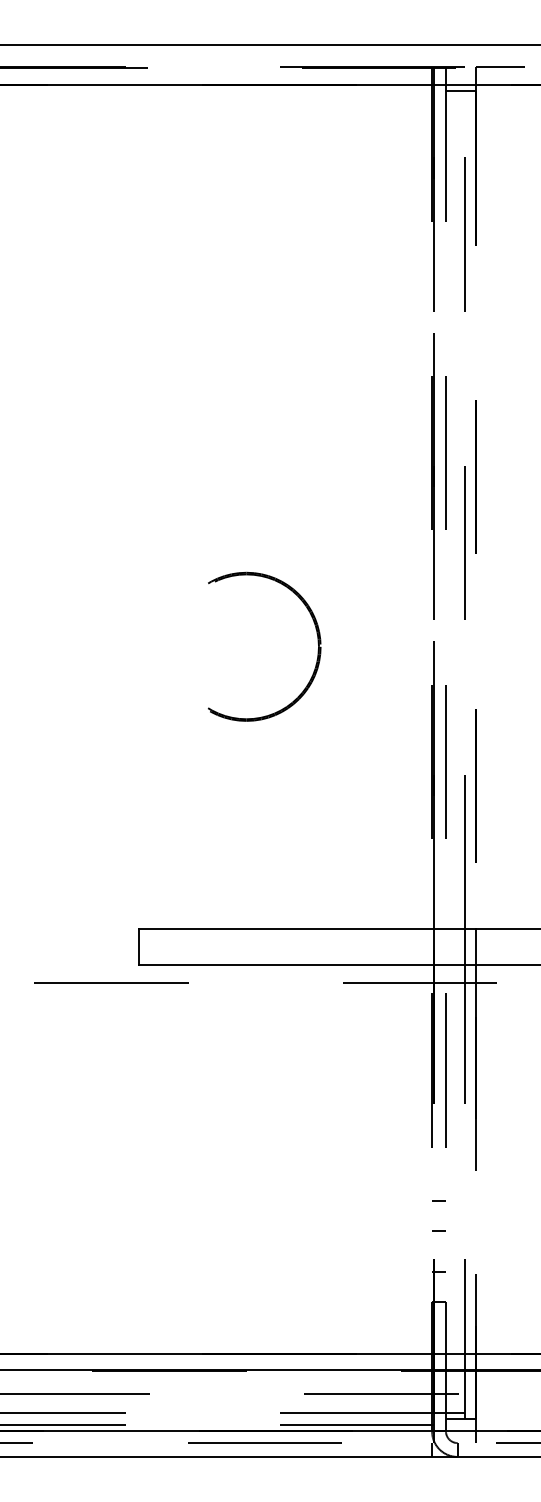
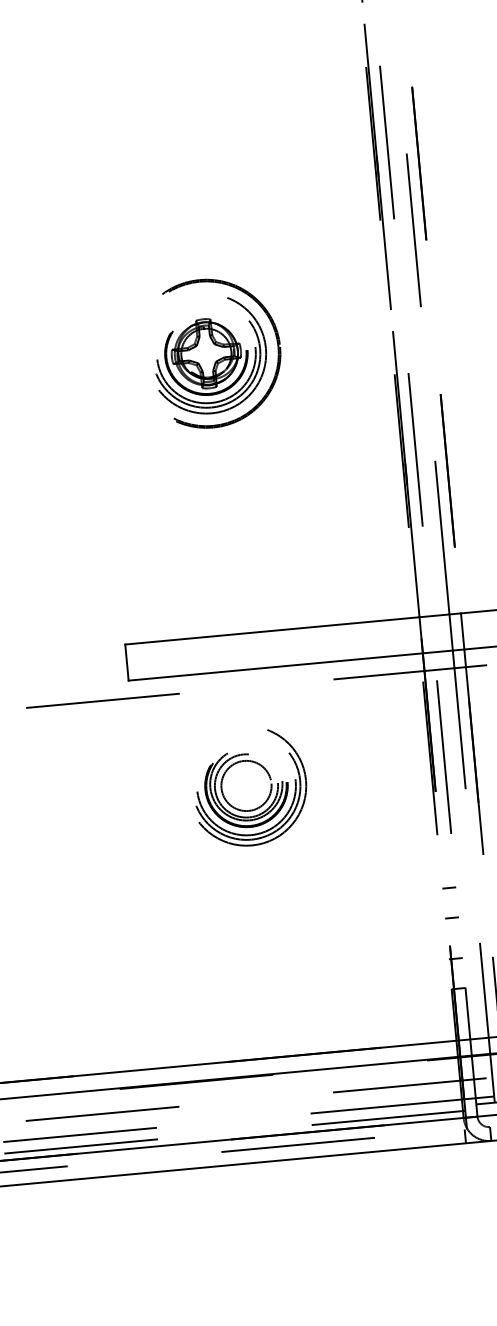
part: (250, 649) -> (210, 356), added
part: (264, 1096) -> (265, 799), added

